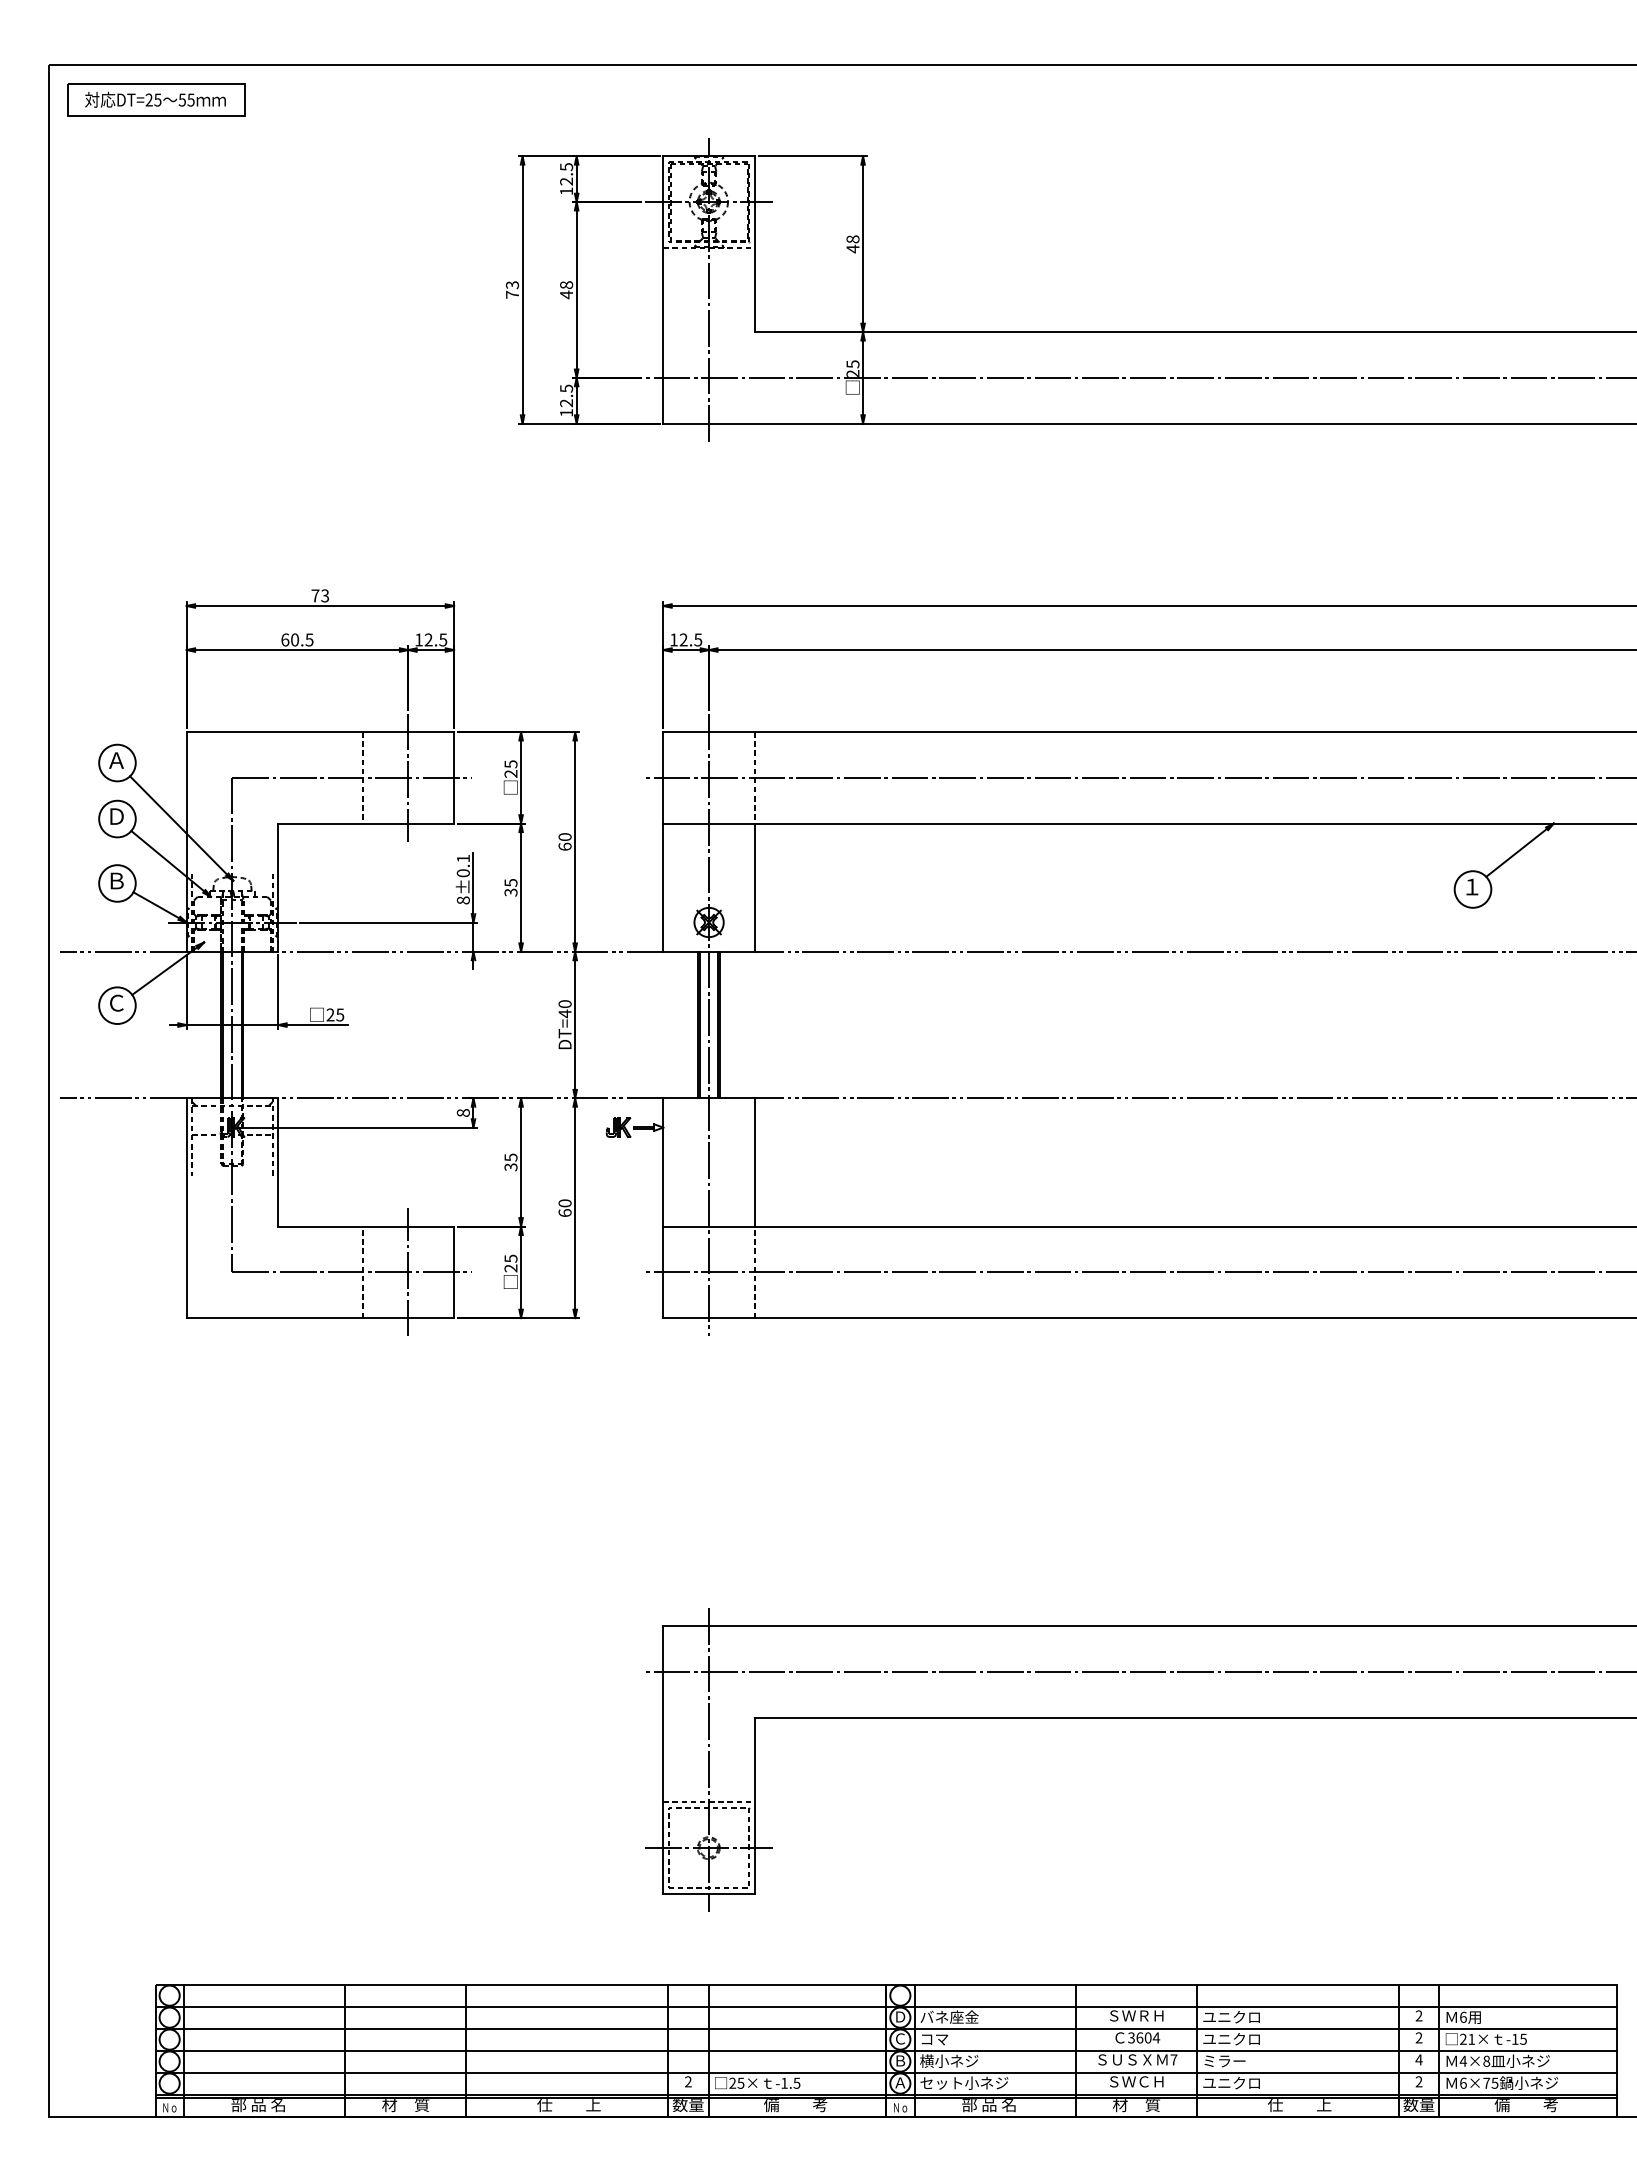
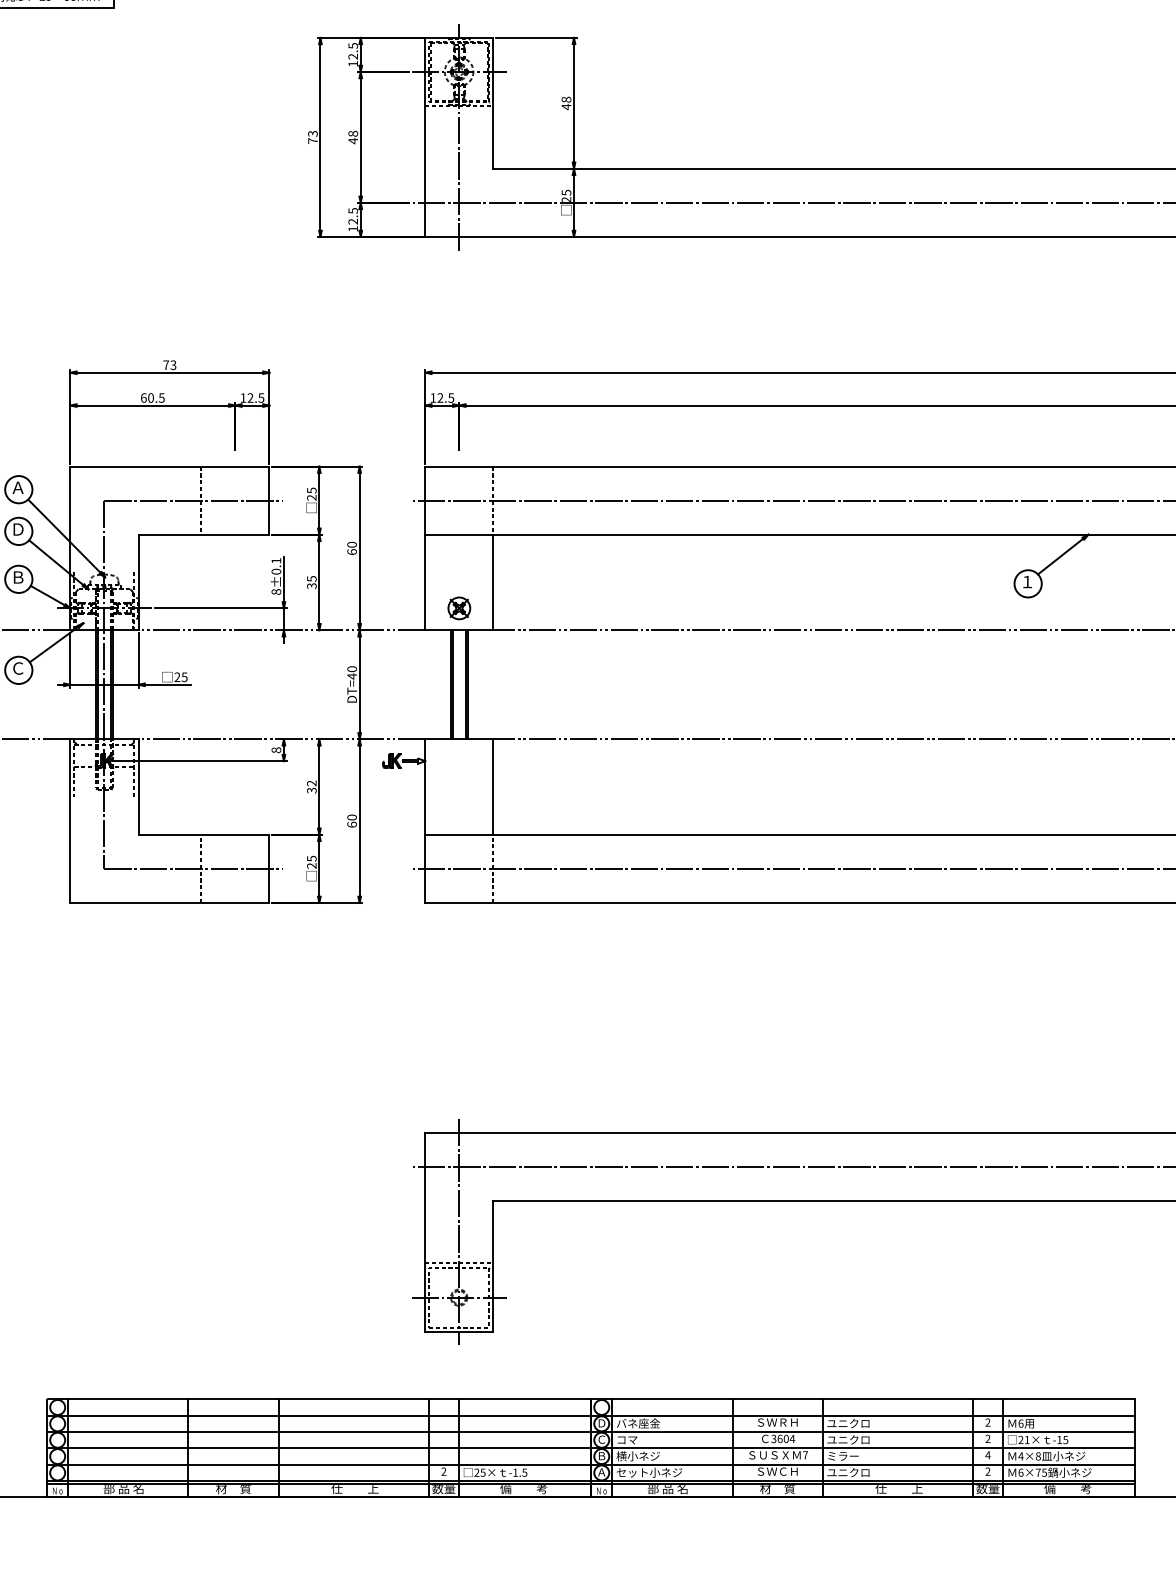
line: (408, 777) -> (235, 500), removed
line: (709, 1024) -> (459, 684), removed
text: (510, 1157) -> (311, 783), 35 -> 32
line: (408, 1272) -> (235, 869), removed

